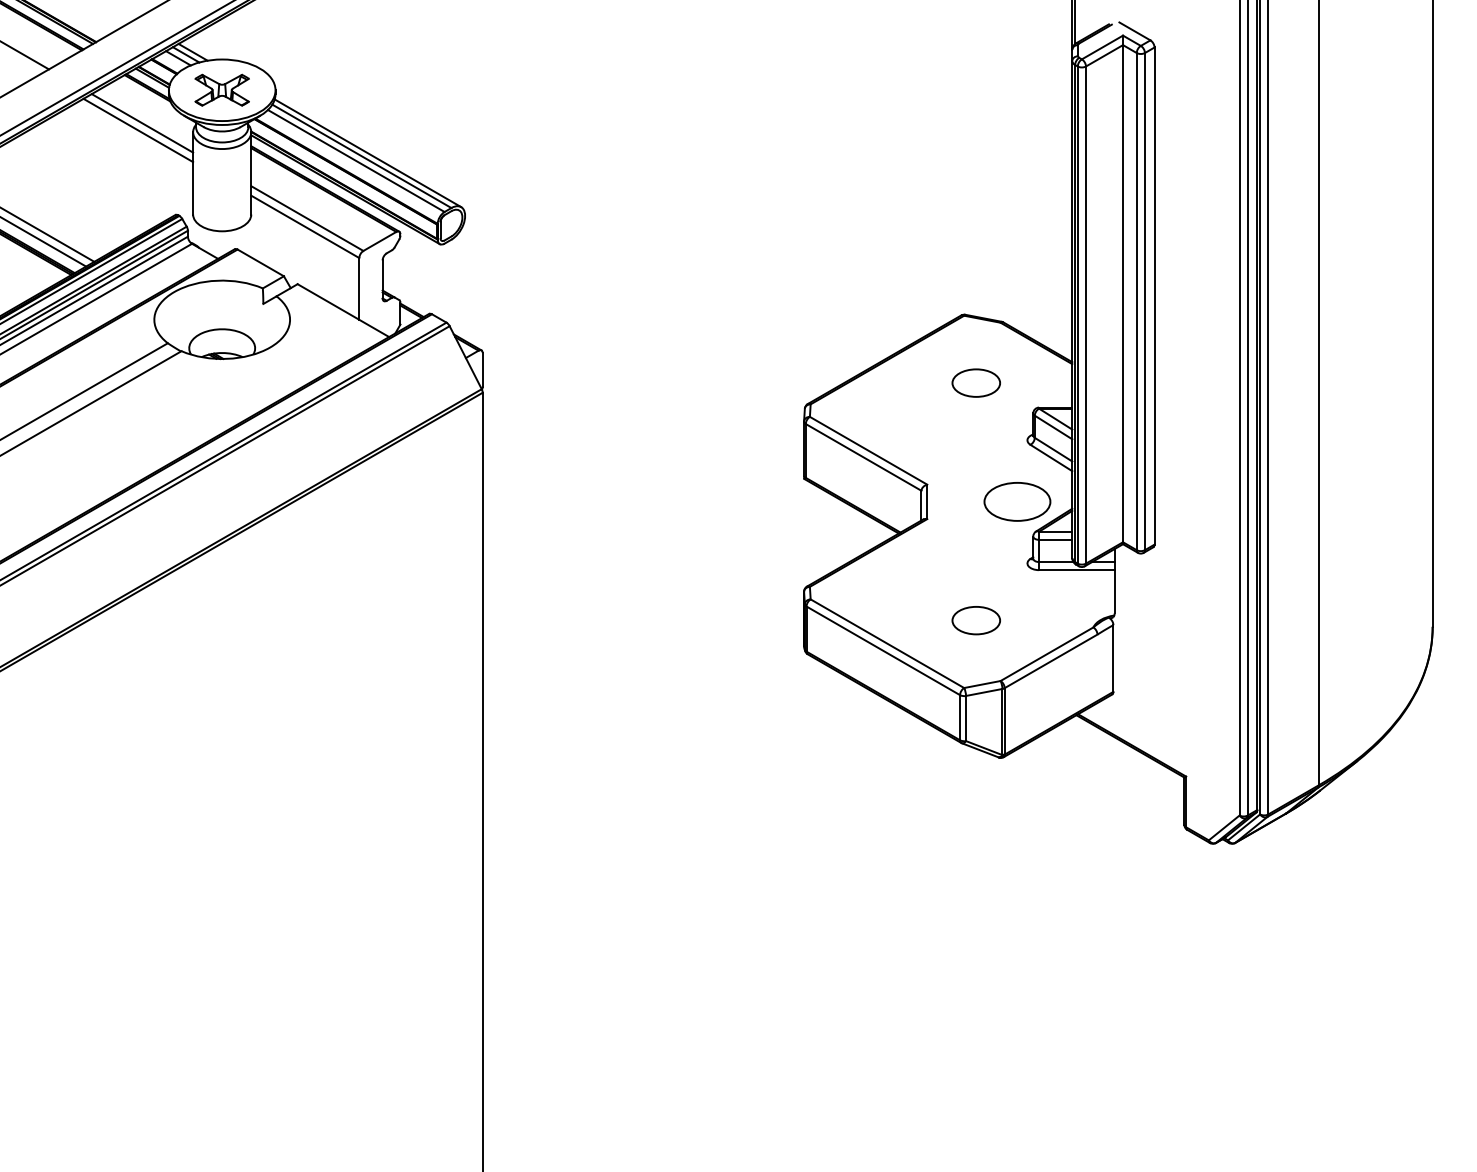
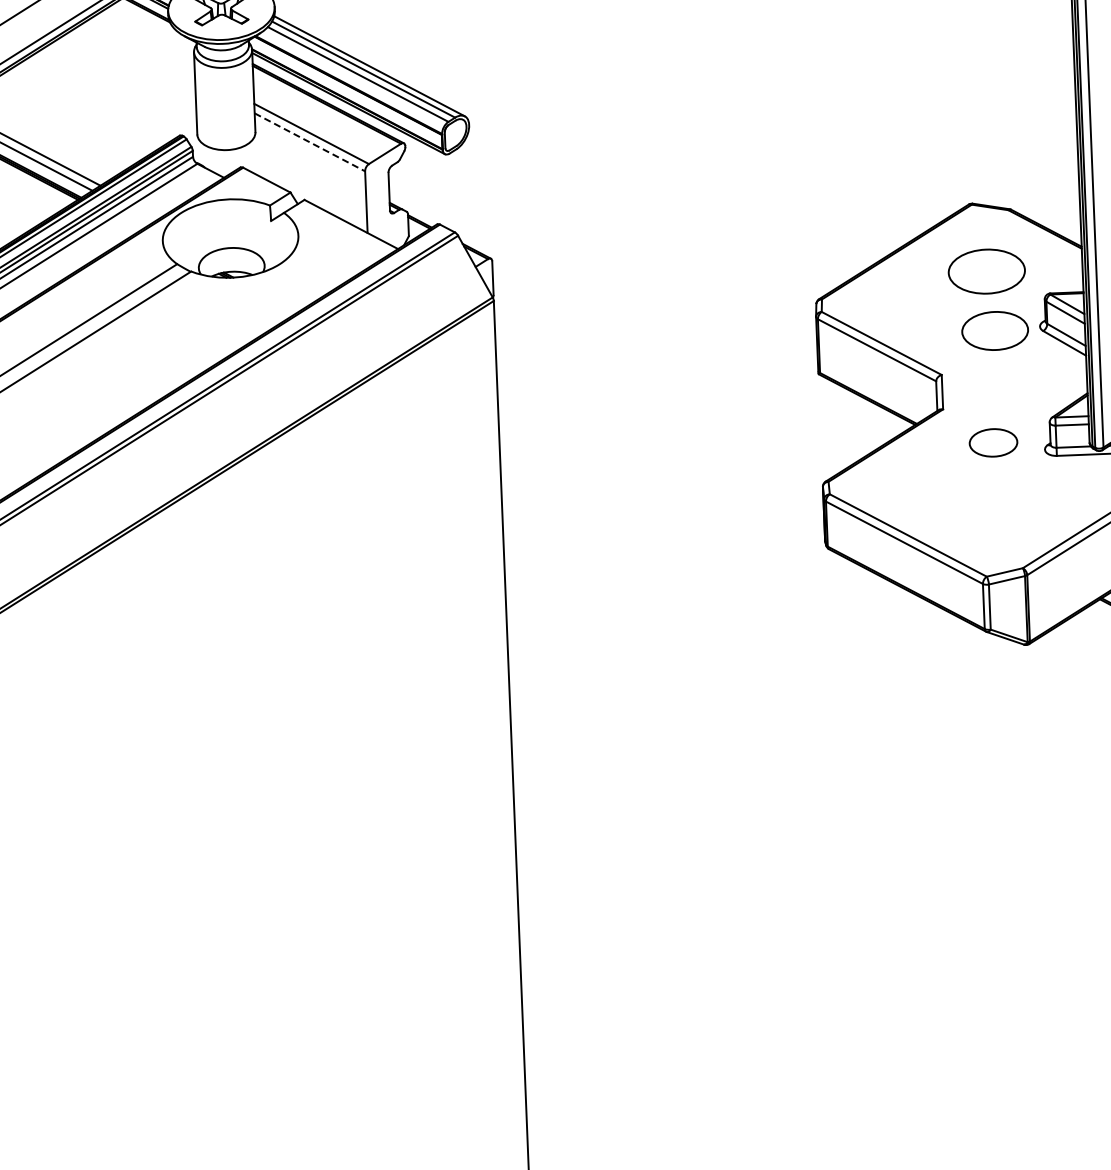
line: (142, 123) -> (143, 45), removed
line: (138, 130) -> (139, 52), removed
line: (305, 227) -> (310, 142), solid -> dashed
part: (975, 382) -> (985, 270), size x1.6
part: (1017, 501) -> (995, 330), moved
part: (975, 620) -> (992, 442), moved

